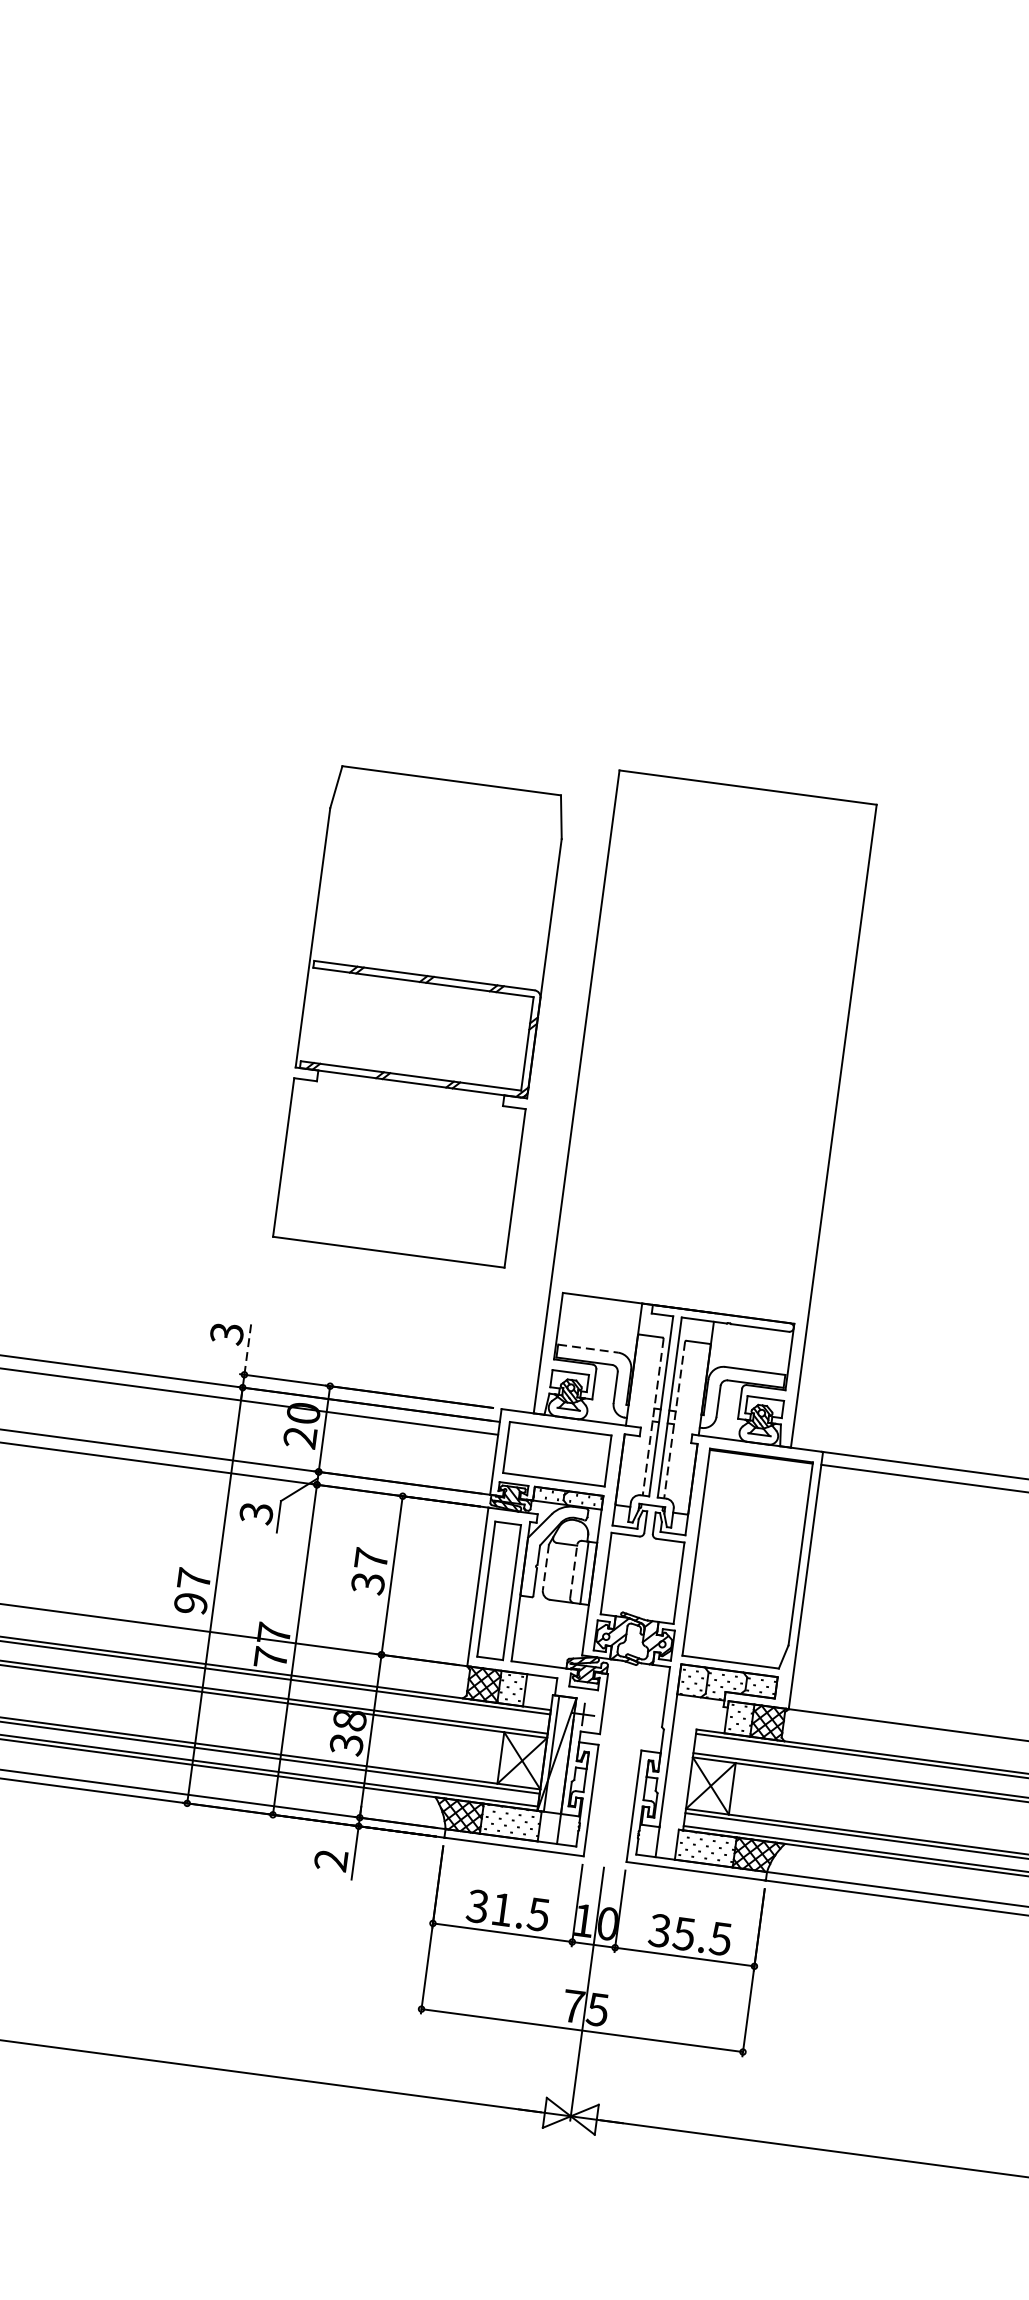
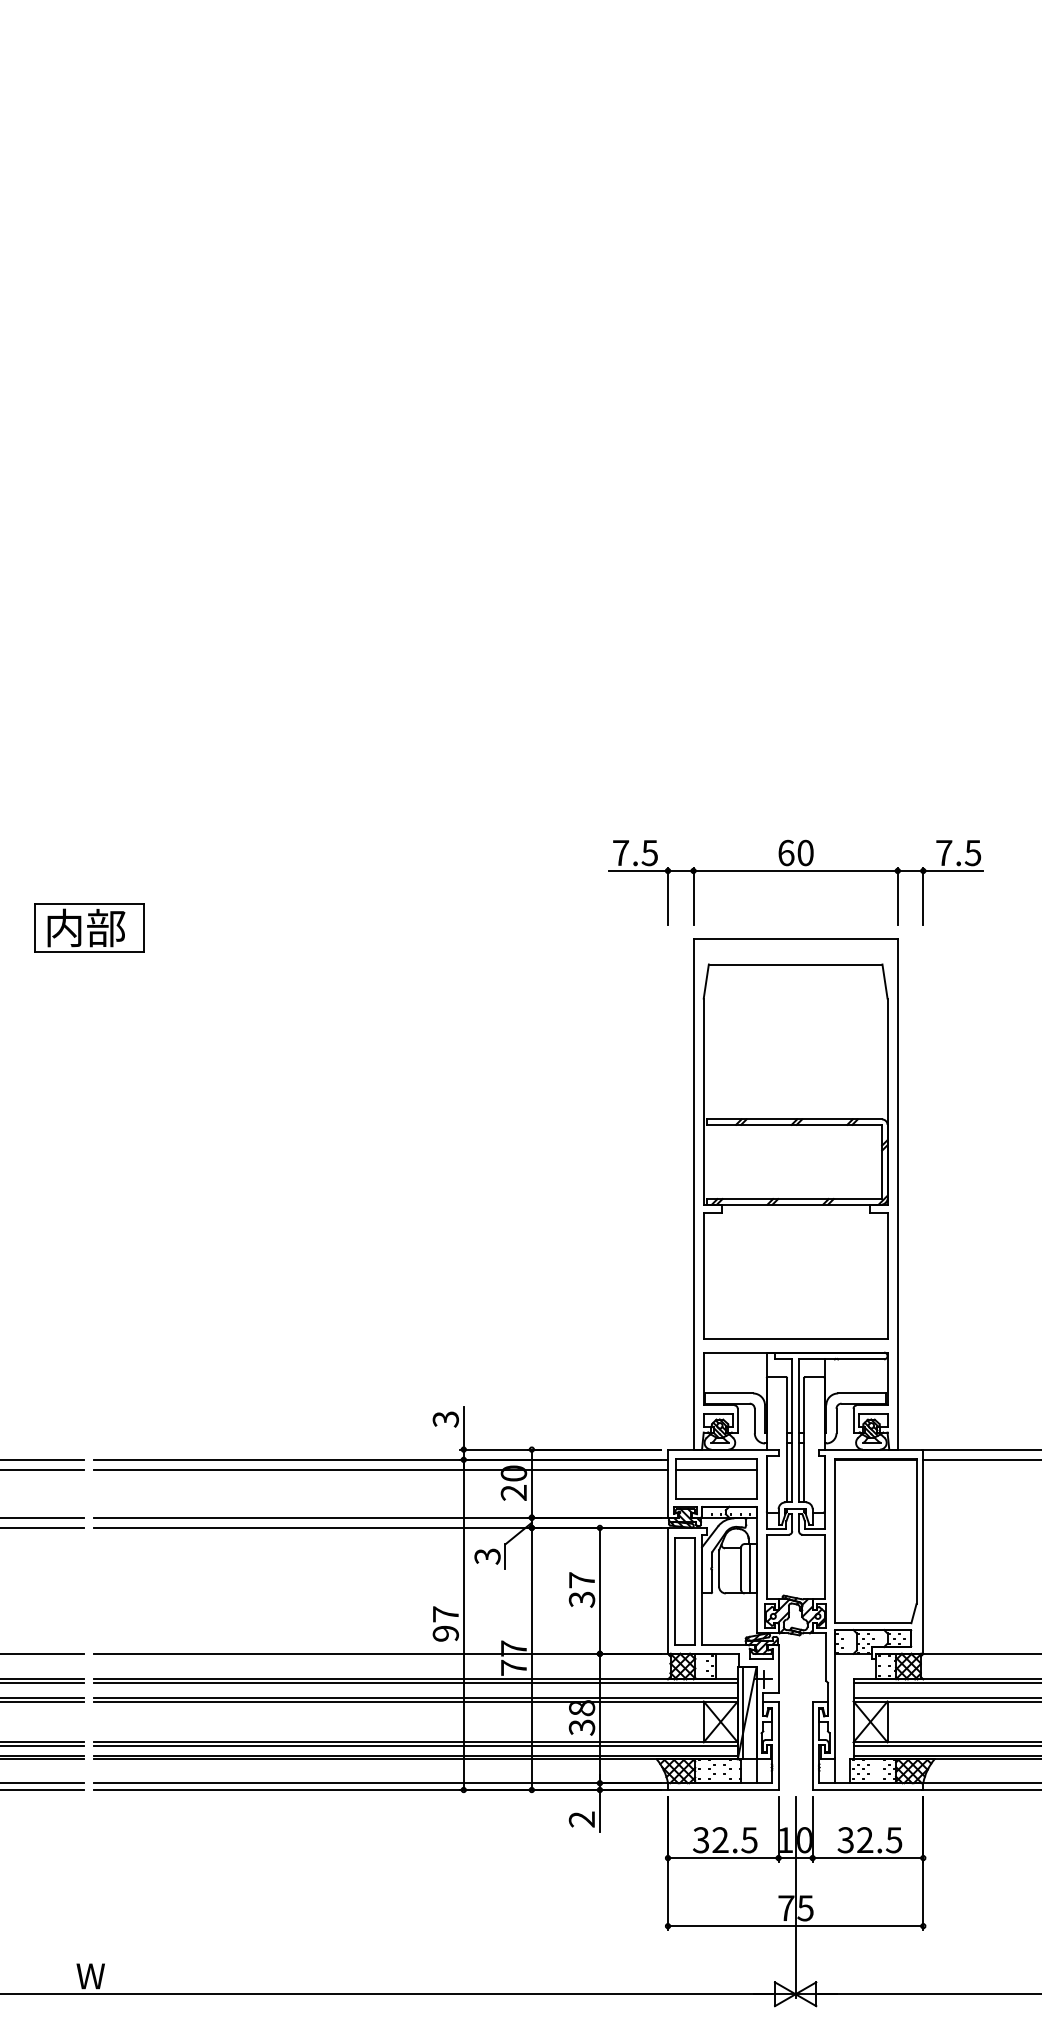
part: (759, 702) -> (795, 871), added
part: (420, 1016) -> (795, 1151), moved
line: (247, 1346) -> (463, 1427), dashed -> solid
line: (588, 1348) -> (729, 1393), dashed -> solid
line: (653, 1417) -> (787, 1440), dashed -> solid
line: (675, 1420) -> (804, 1440), dashed -> solid
line: (557, 1443) -> (715, 1470), added
line: (546, 1568) -> (719, 1569), dashed -> solid
line: (574, 1571) -> (741, 1568), dashed -> solid
text: (502, 1908) -> (720, 1839), 31.5 -> 32.5
text: (684, 1934) -> (865, 1840), 35.5 -> 32.5

